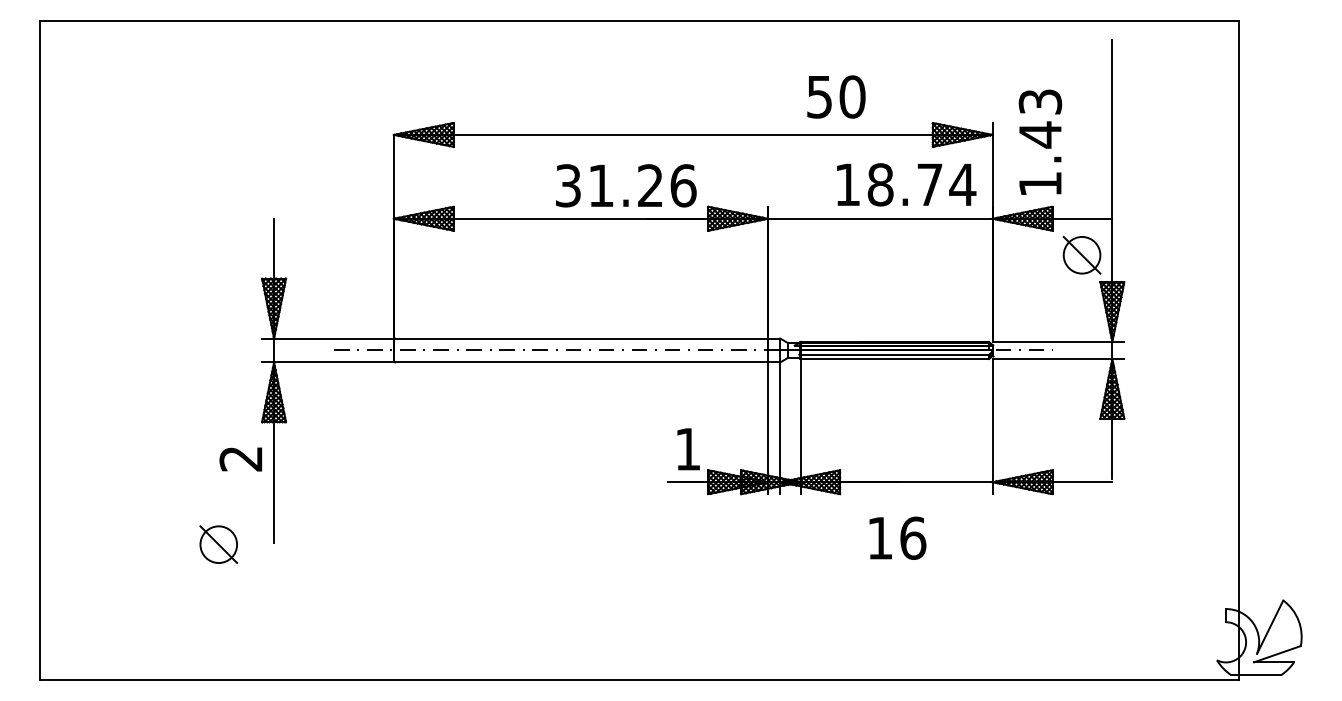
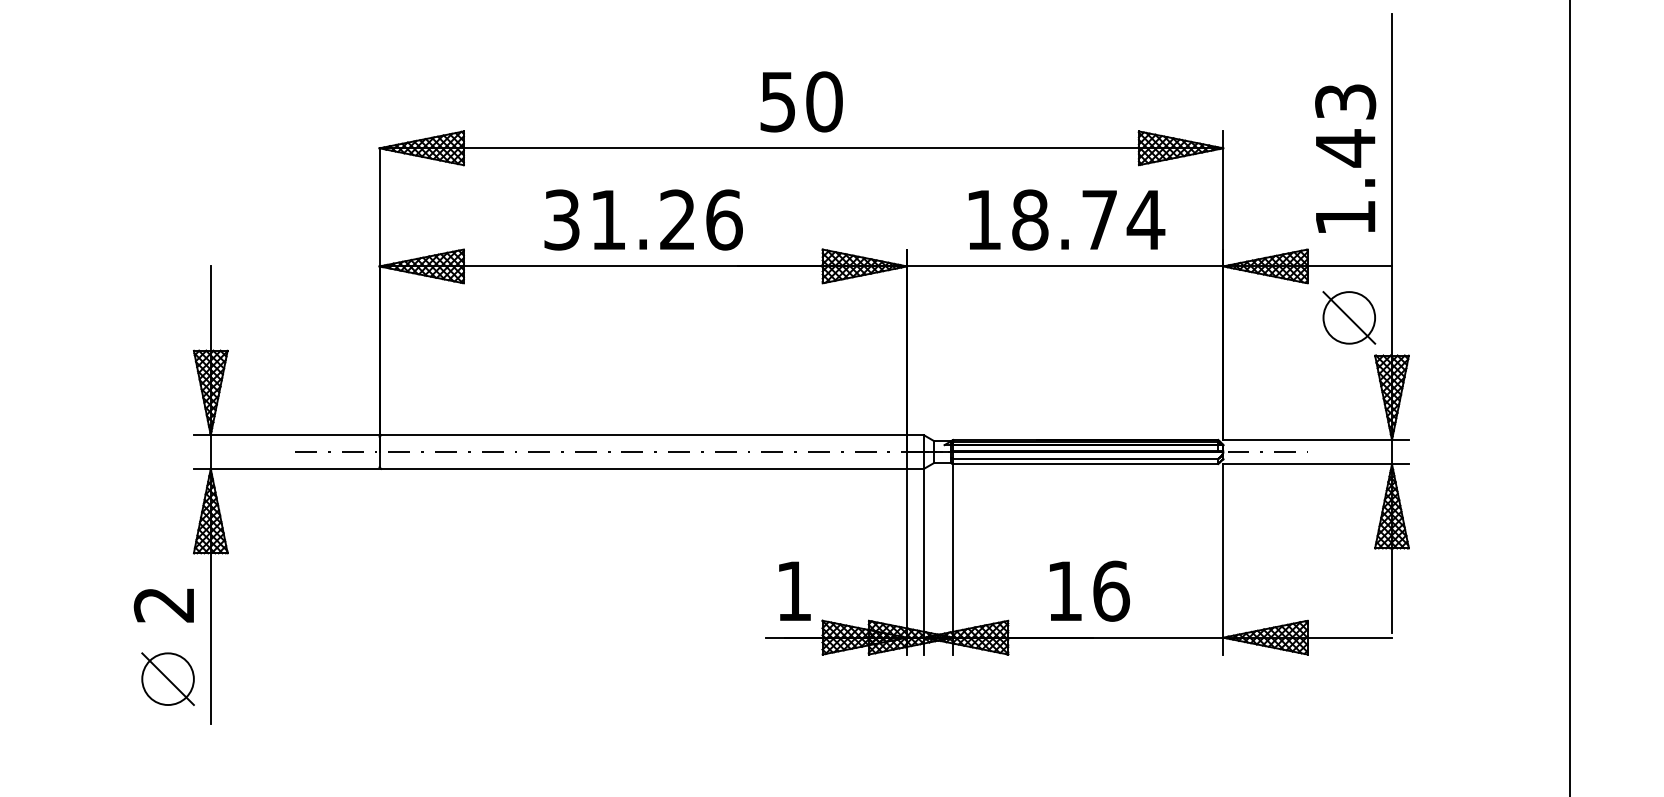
text: (836, 96) -> (801, 101), moved
text: (1040, 141) -> (1345, 157), moved
text: (906, 184) -> (1066, 219), moved
text: (626, 185) -> (643, 219), moved
text: (897, 537) -> (1089, 590), moved
part: (218, 544) -> (167, 678), moved

